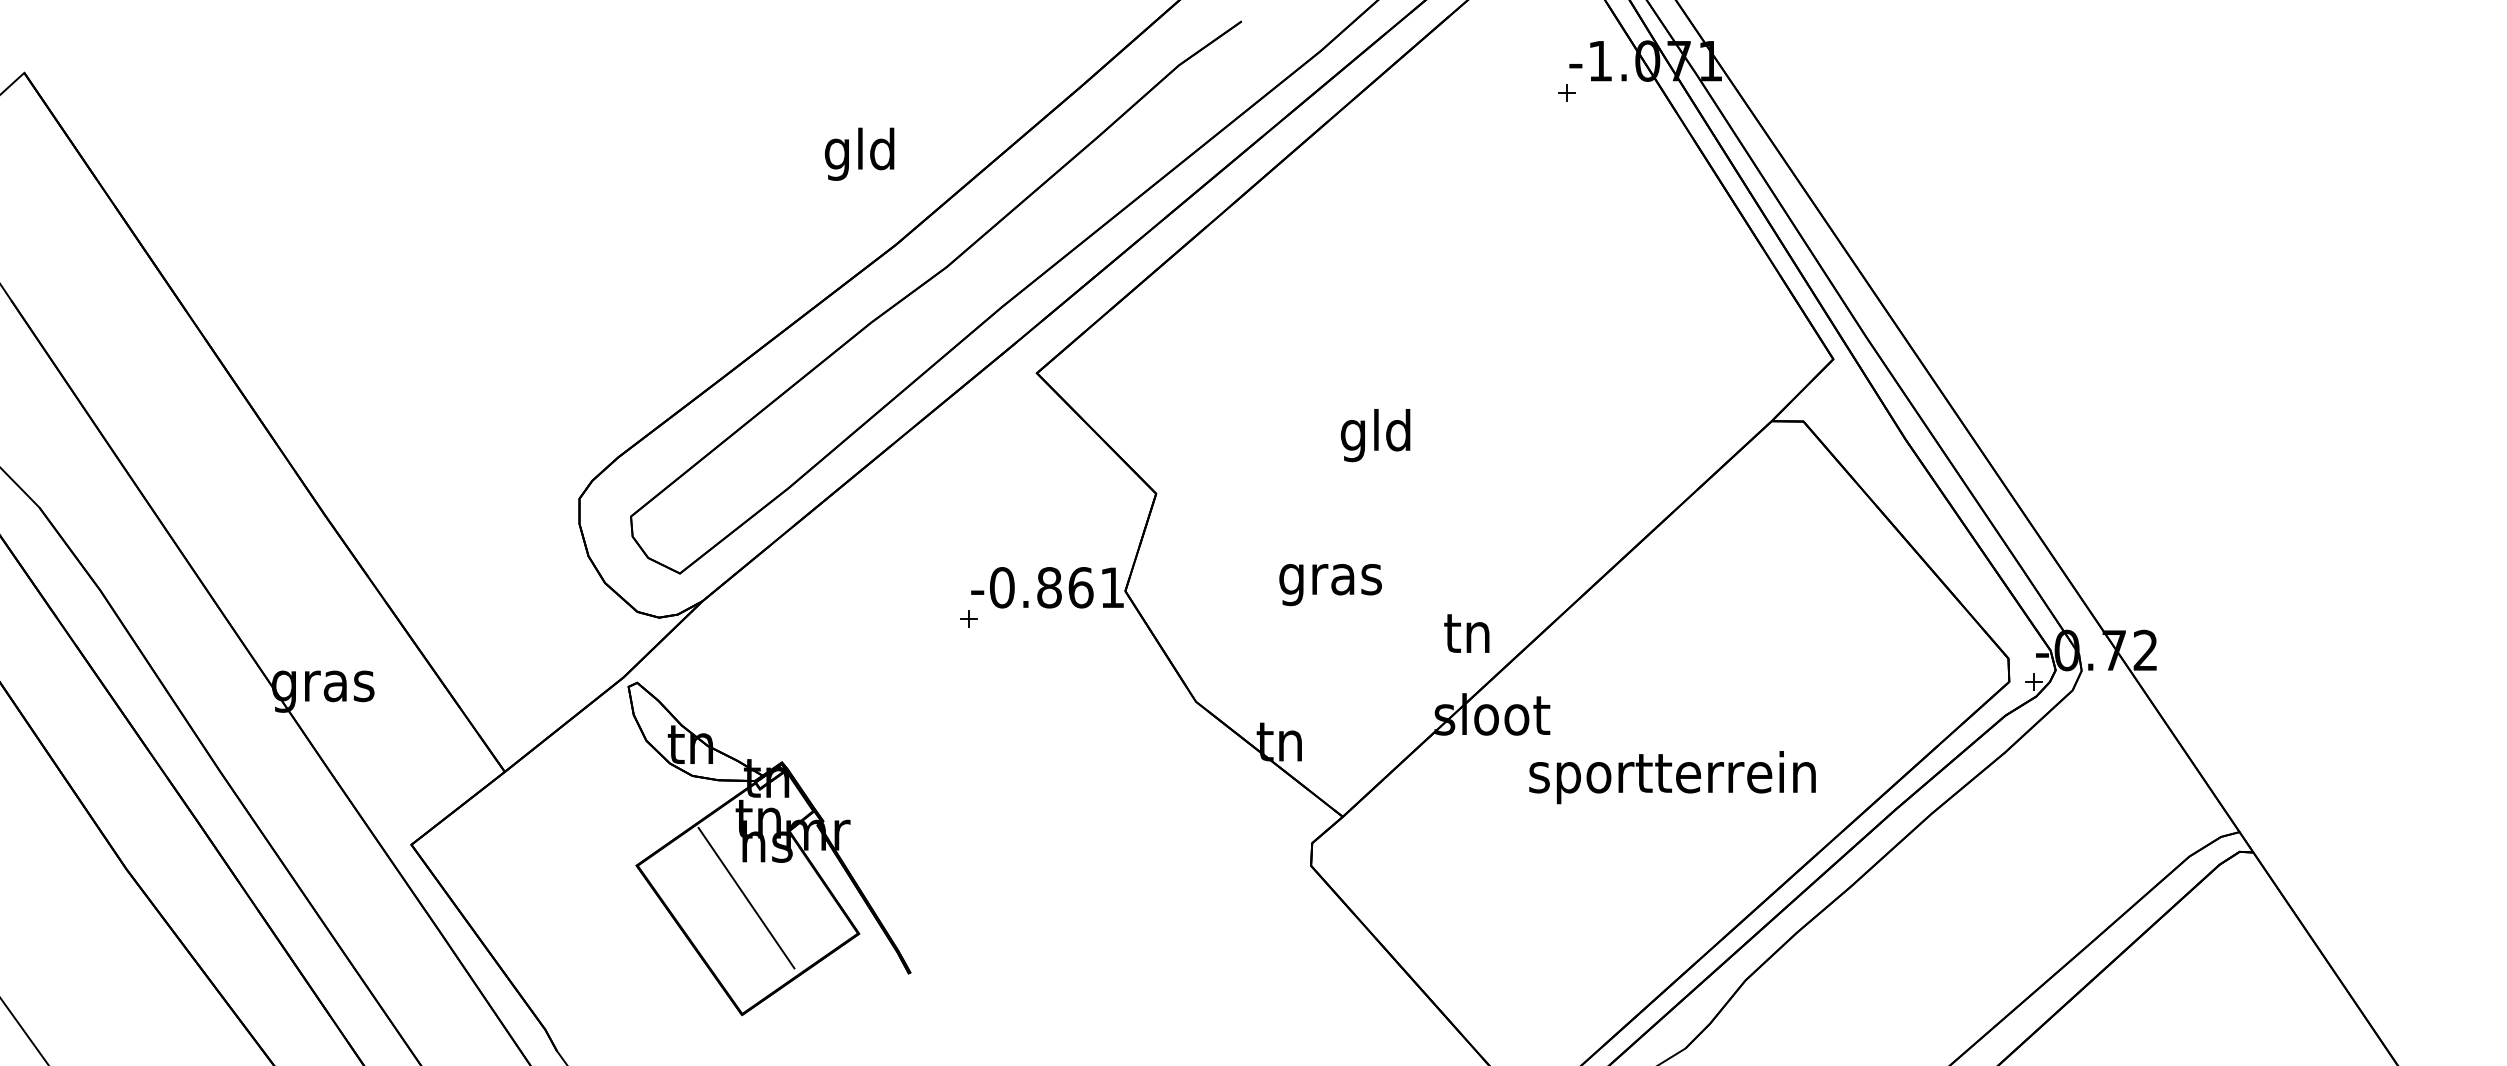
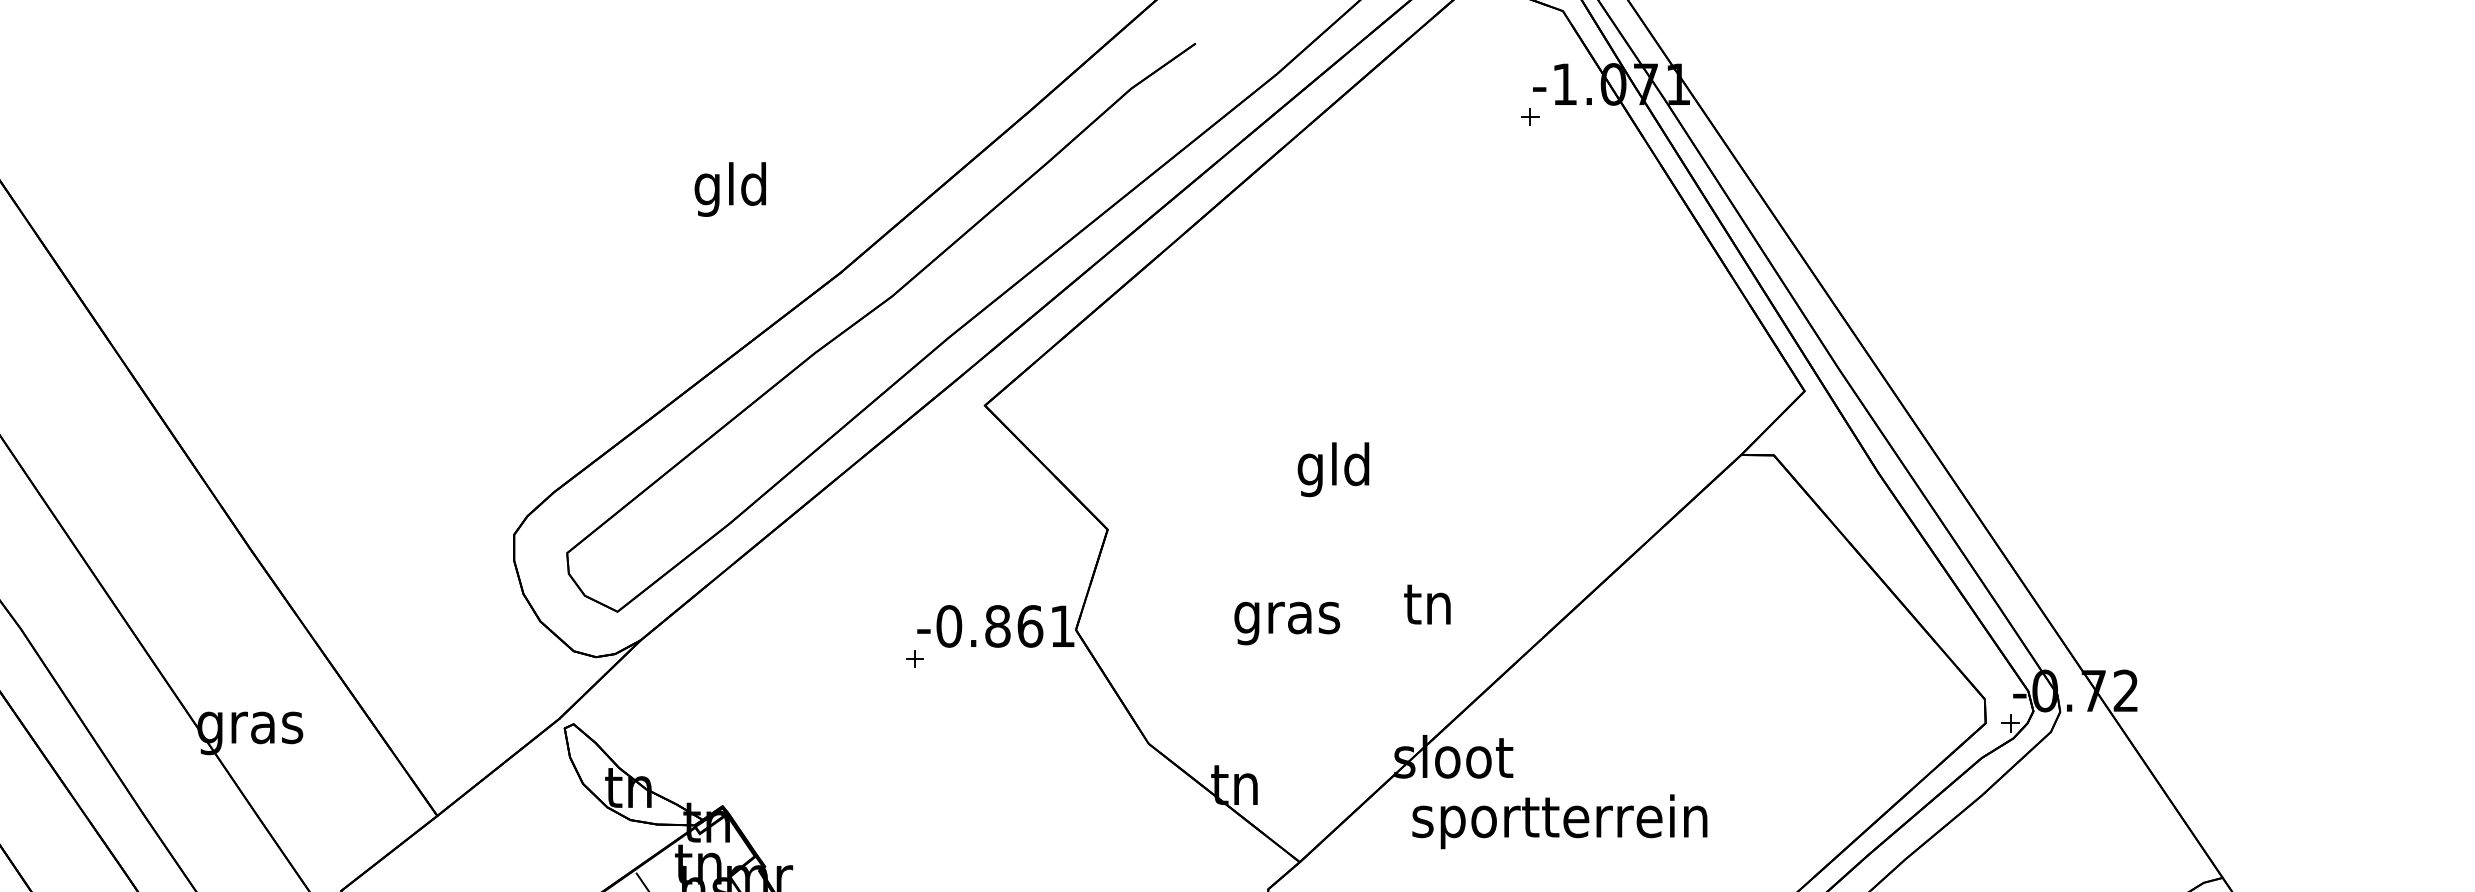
text: (859, 153) -> (730, 188), moved
text: (1466, 633) -> (1427, 604), moved
text: (1672, 777) -> (1559, 821), moved

